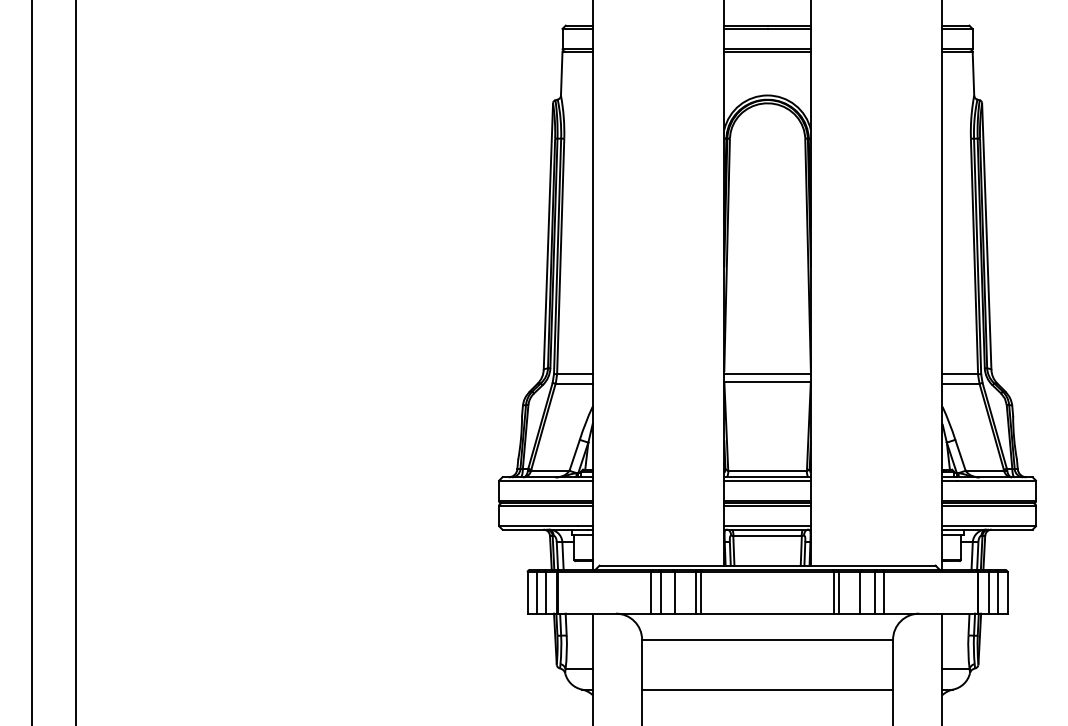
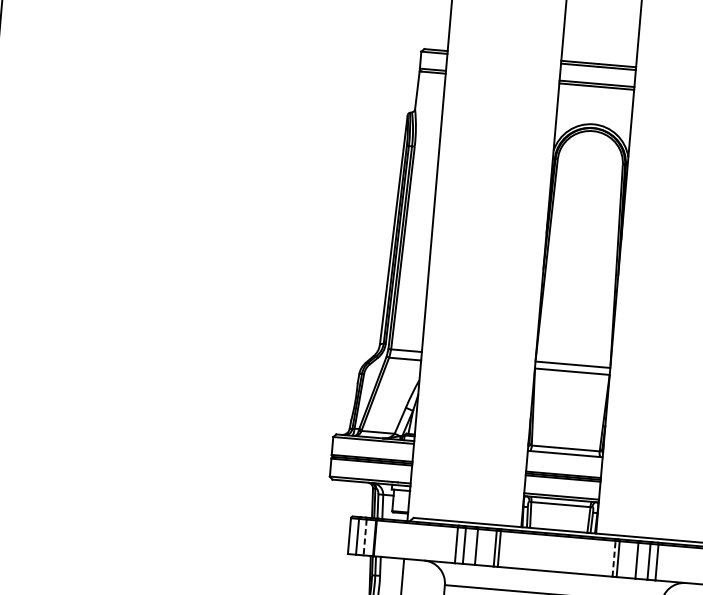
line: (767, 480) -> (564, 456), removed
line: (545, 592) -> (364, 537), solid -> dashed
line: (834, 592) -> (614, 558), solid -> dashed

